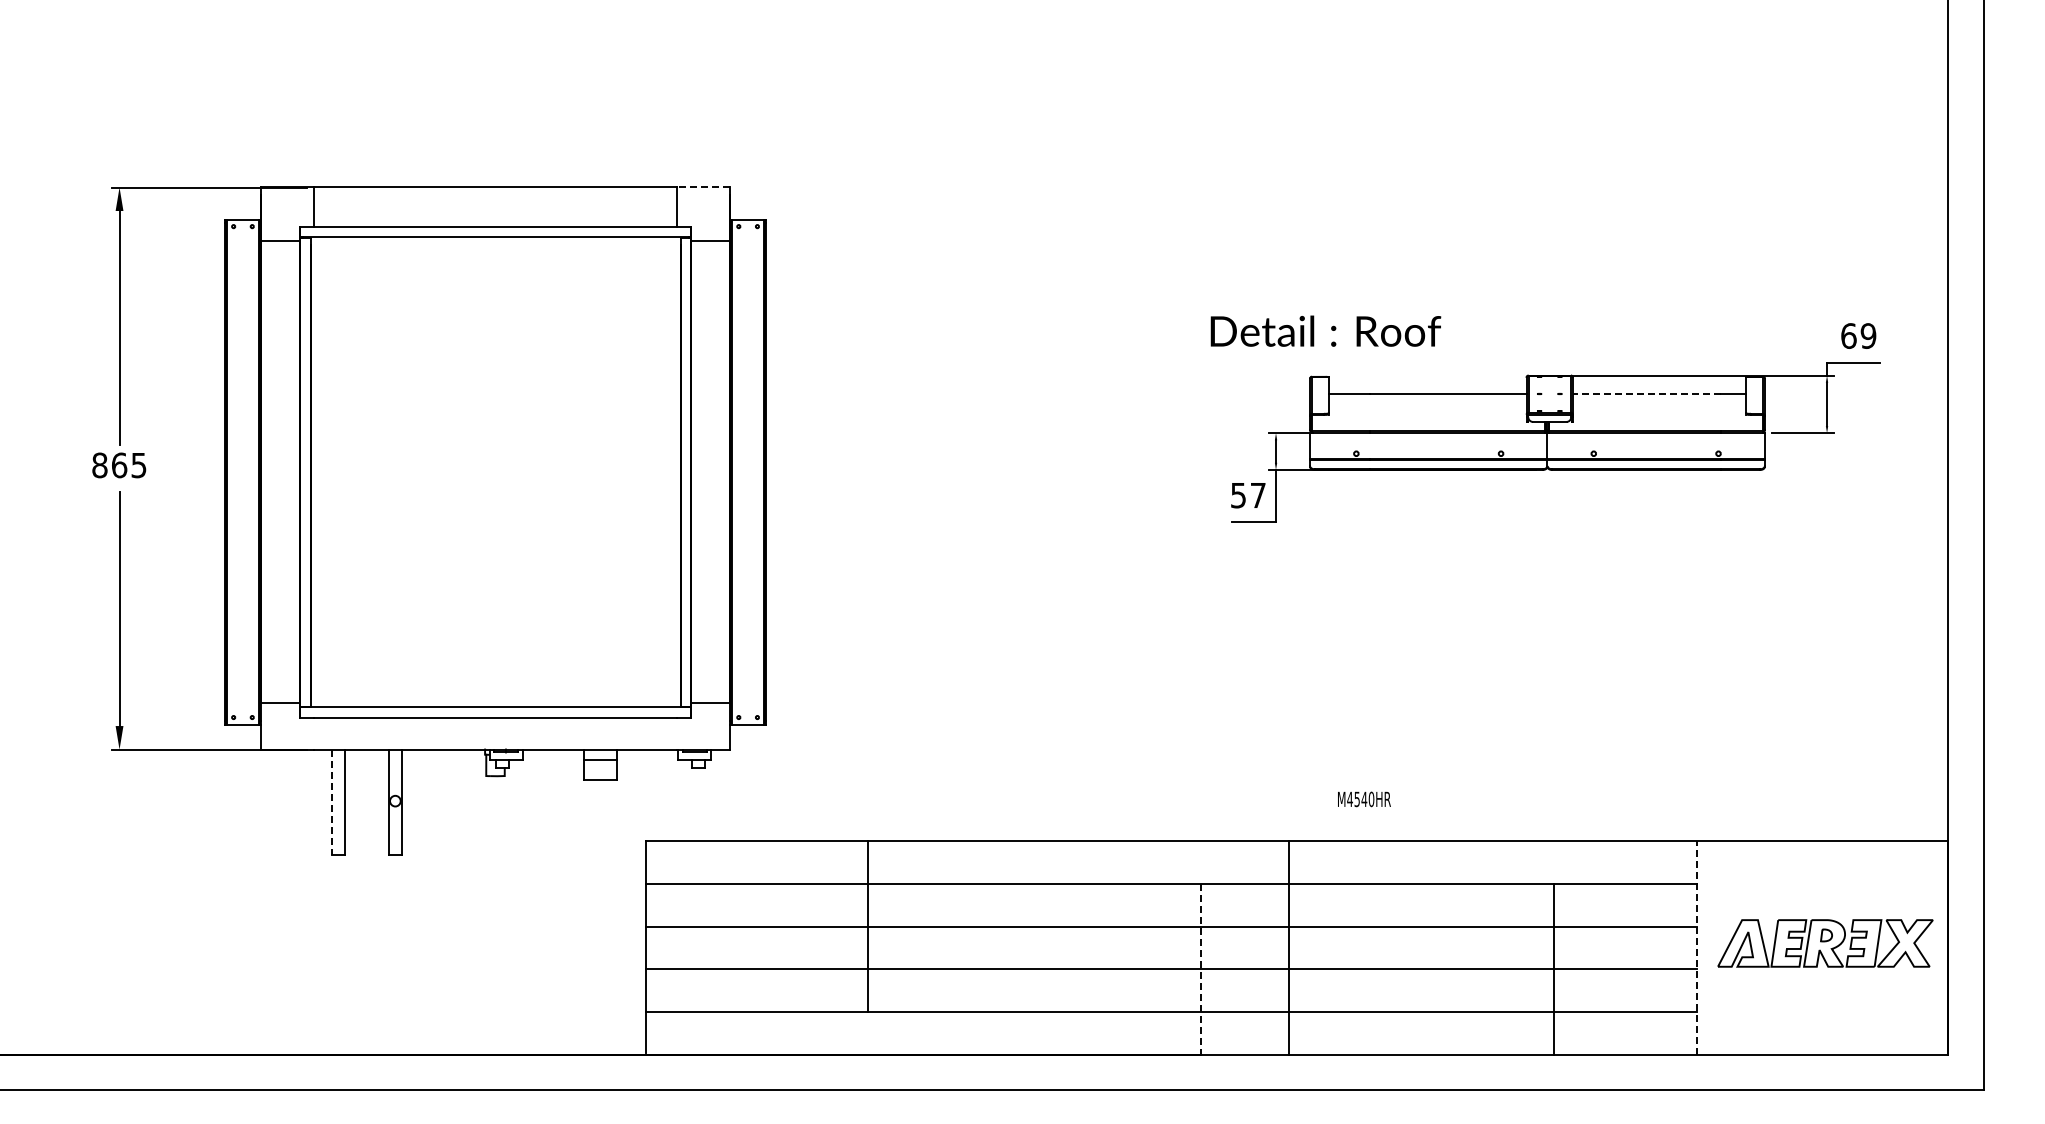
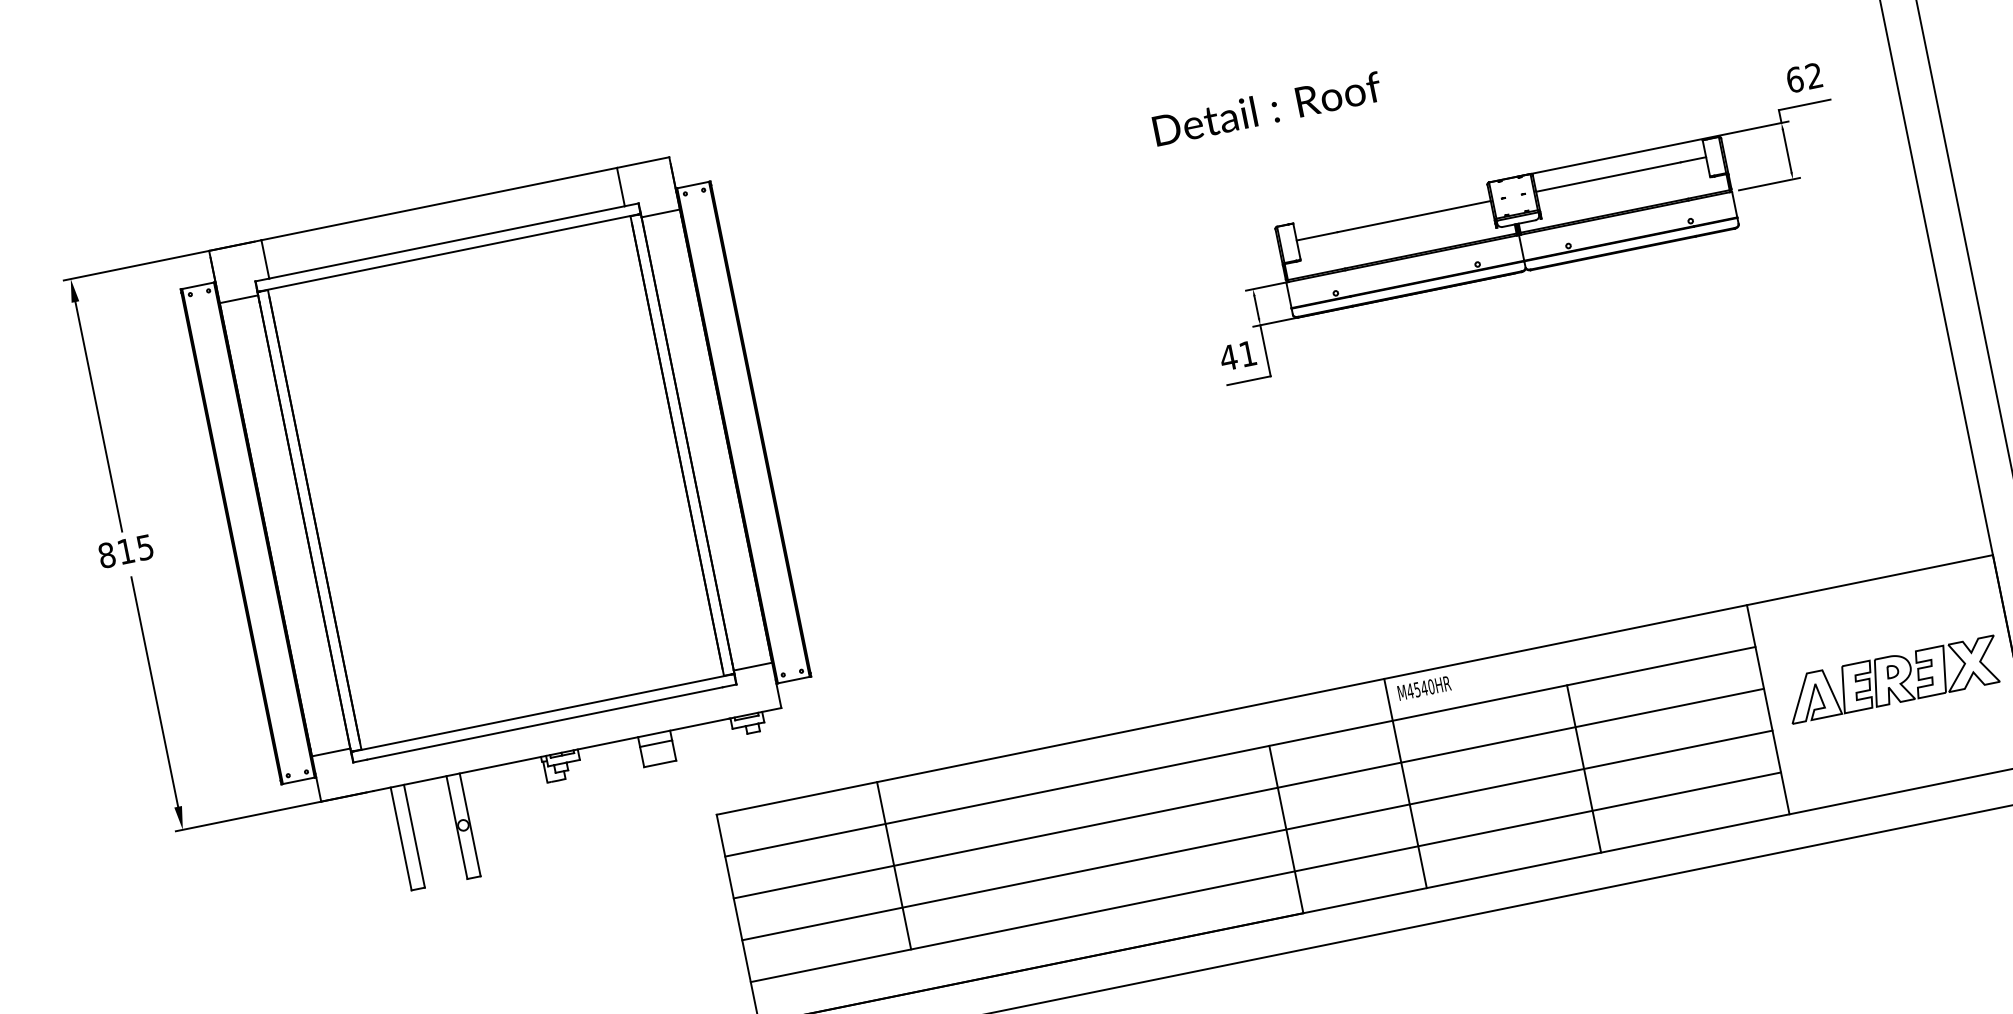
line: (703, 187) -> (643, 162), dashed -> solid
text: (1325, 330) -> (1266, 108), moved
text: (1868, 335) -> (1814, 75), 69 -> 62
line: (1646, 394) -> (1608, 177), dashed -> solid
text: (119, 465) -> (126, 551), 865 -> 815
text: (1247, 495) -> (1237, 355), 57 -> 41
text: (1364, 799) -> (1424, 688), moved
line: (331, 802) -> (401, 839), dashed -> solid
line: (868, 926) -> (894, 865), moved
line: (1288, 947) -> (1405, 783), moved
line: (1697, 947) -> (1768, 709), dashed -> solid
line: (1553, 968) -> (1583, 768), moved
line: (1200, 969) -> (1285, 829), dashed -> solid

